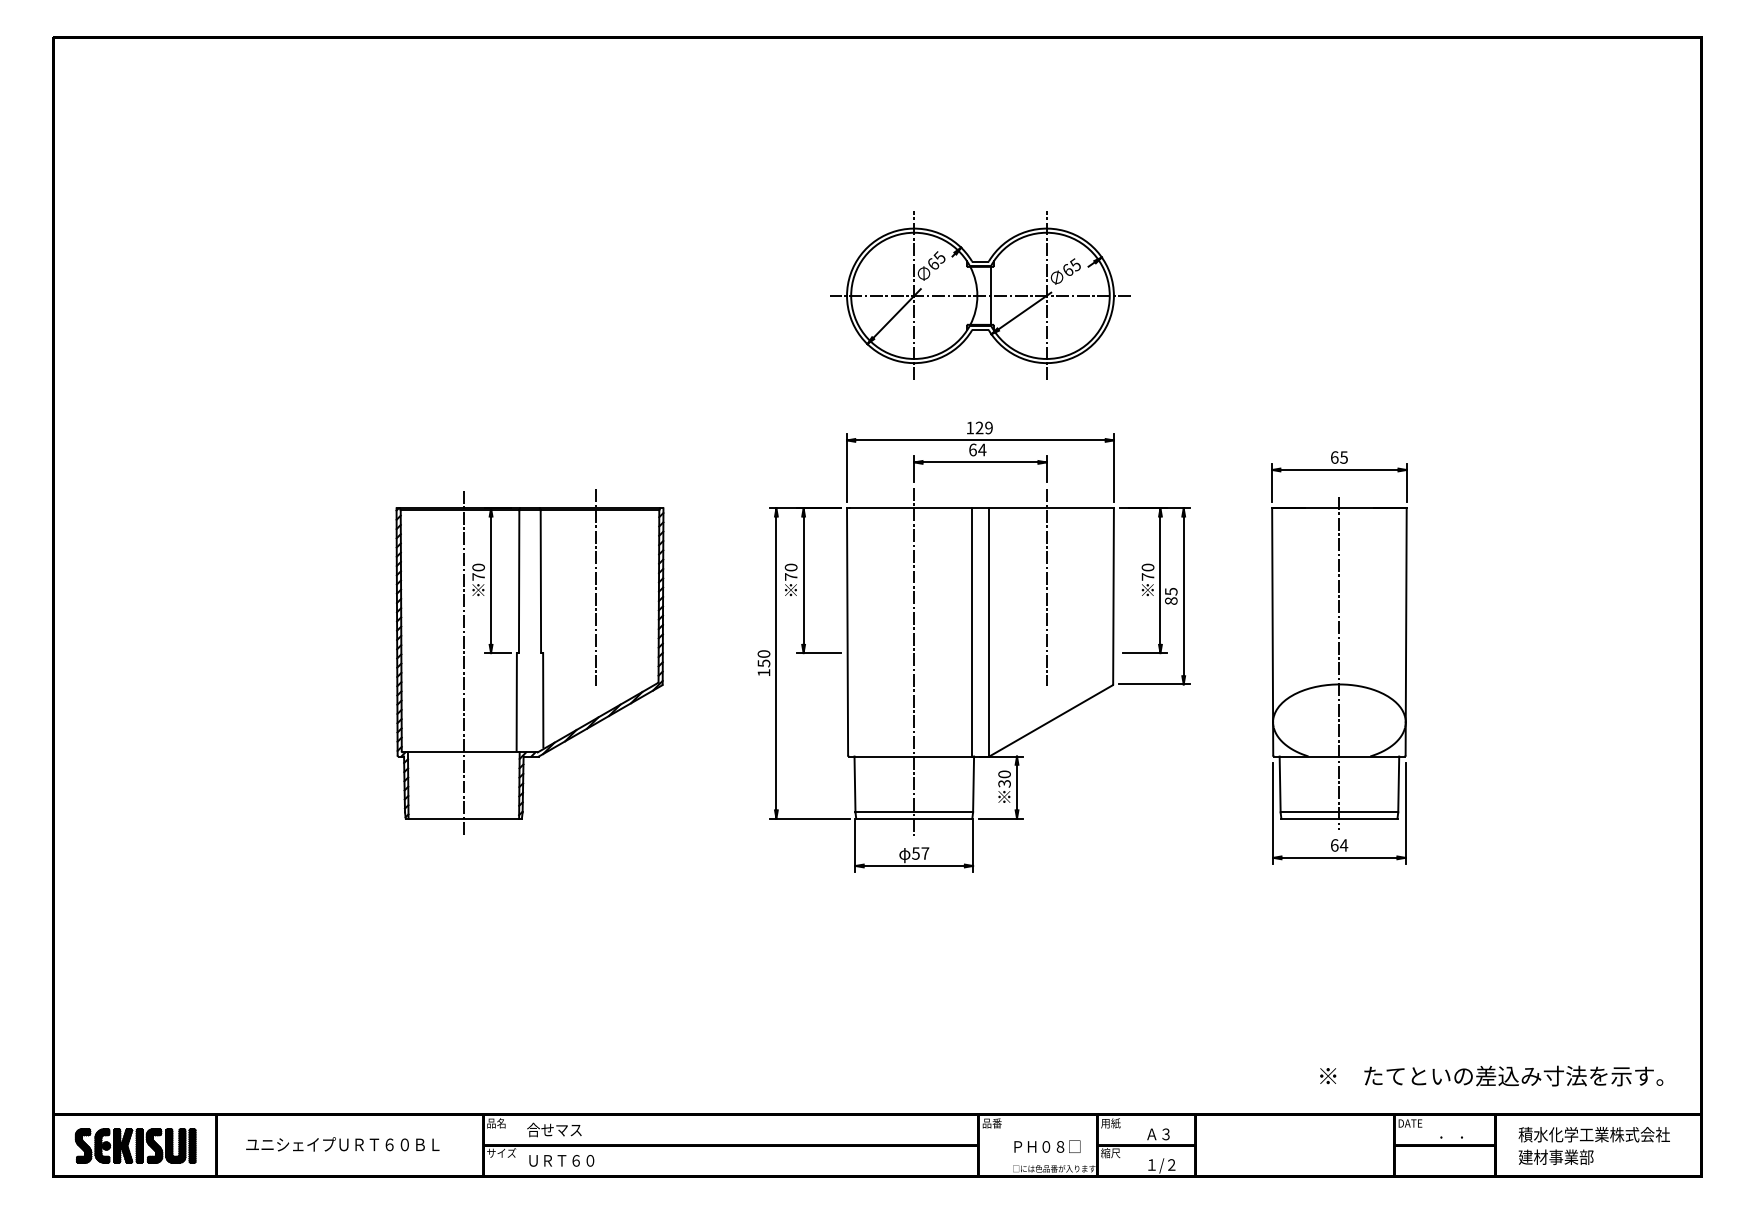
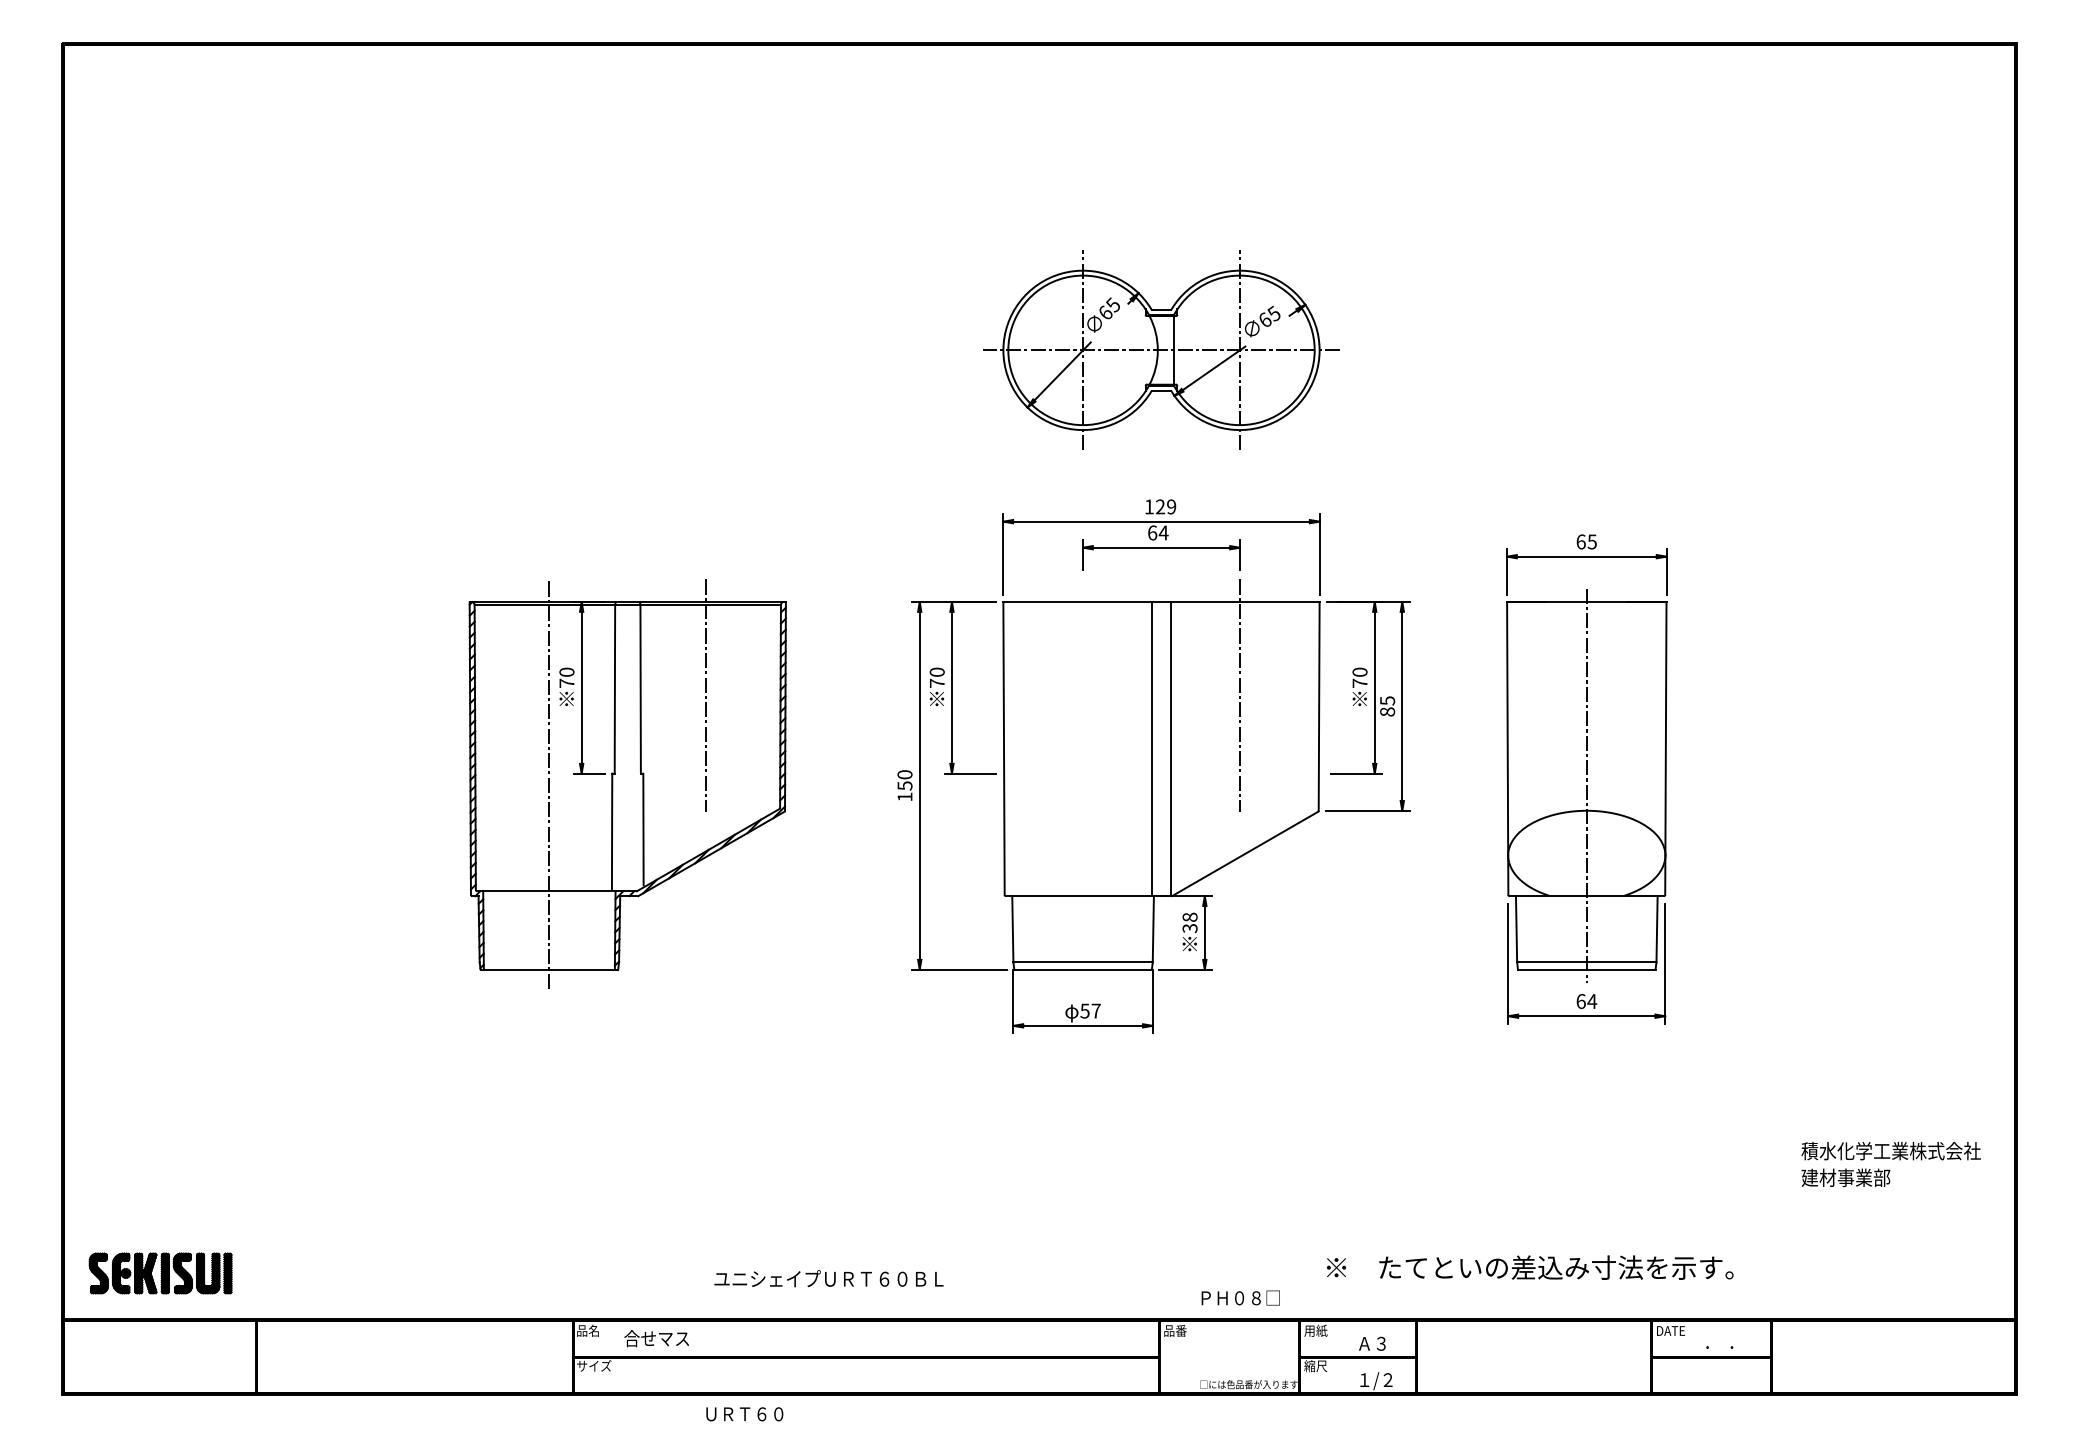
line: (914, 661) -> (1083, 783), removed
text: (1004, 774) -> (1189, 917), 30 -> 38
text: (1491, 1075) -> (1530, 1266), moved
text: (342, 1144) -> (828, 1278), moved
part: (135, 1145) -> (160, 1272), moved
text: (1593, 1145) -> (1890, 1163), moved
text: (1047, 1146) -> (1240, 1297), moved
text: (561, 1160) -> (744, 1413), moved

